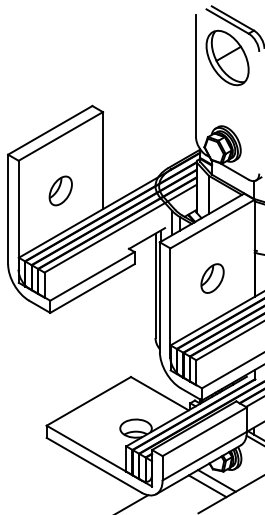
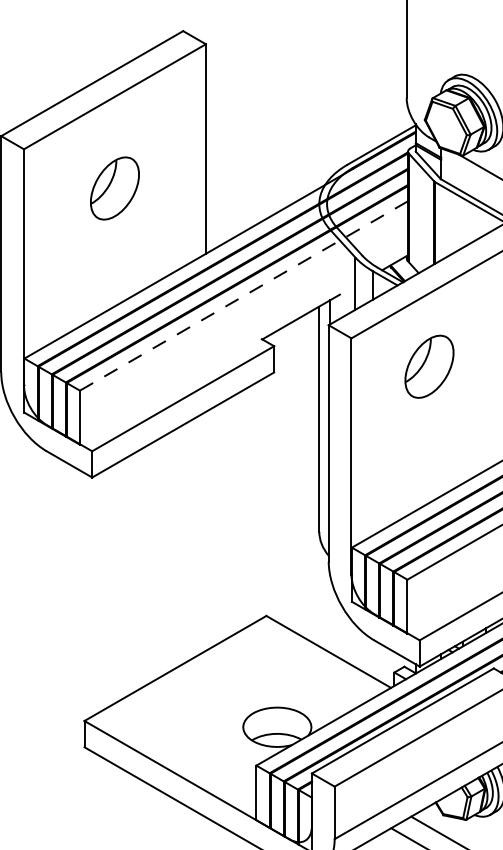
part: (60, 190) -> (114, 187), moved
line: (120, 228) -> (243, 295), solid -> dashed
part: (212, 278) -> (429, 366), moved

